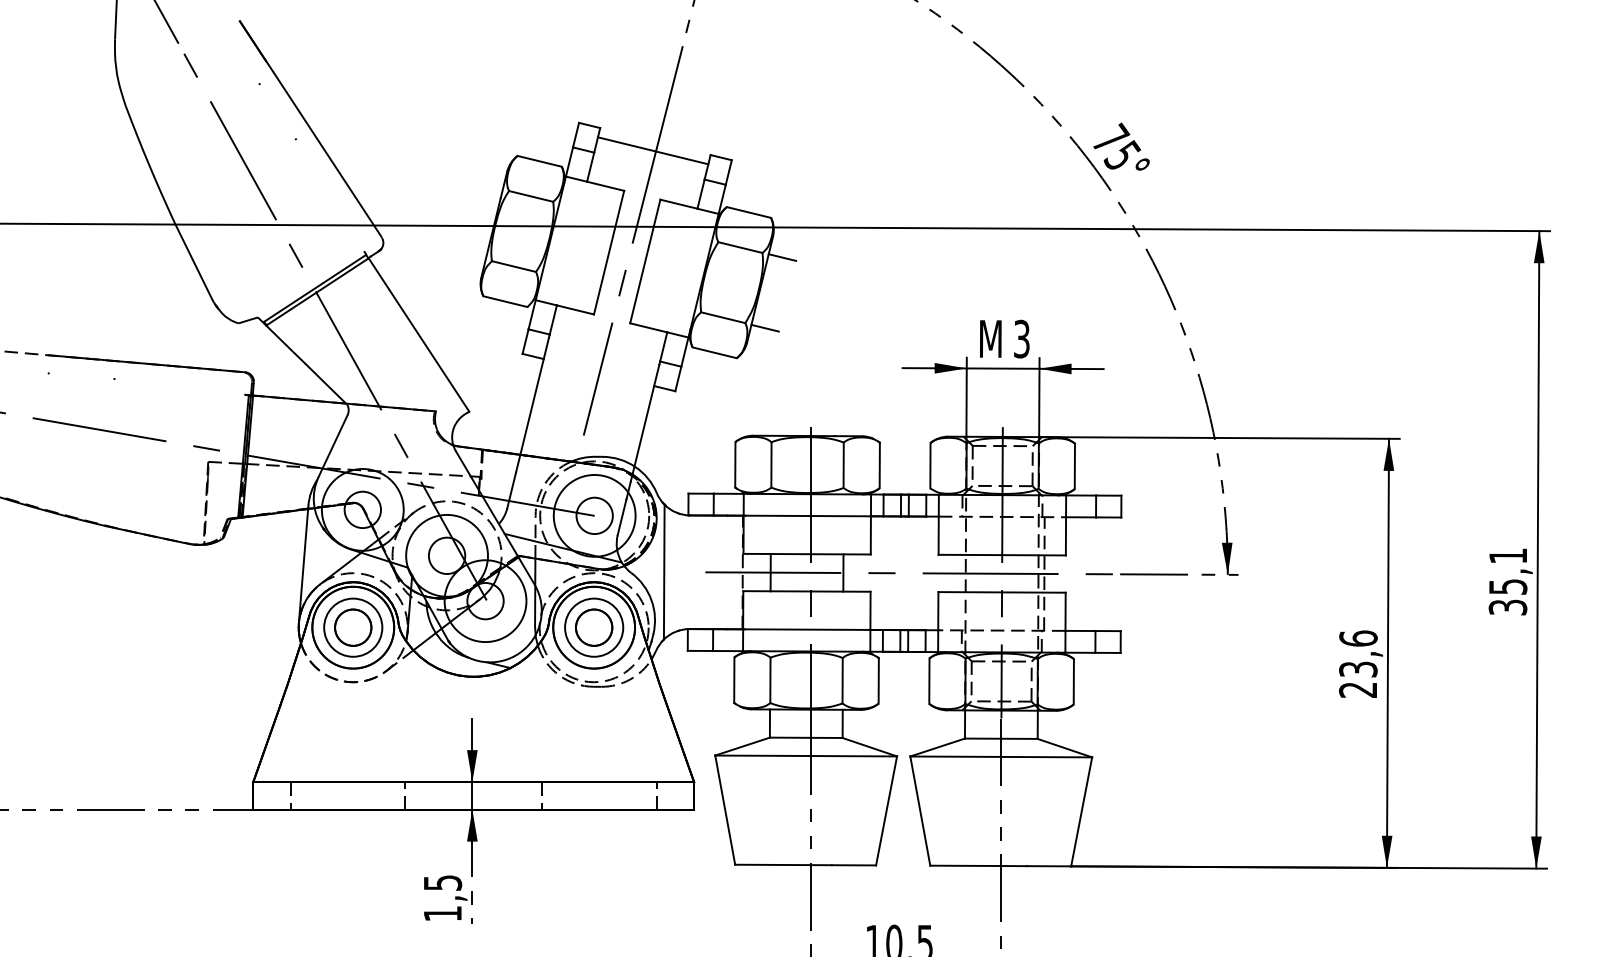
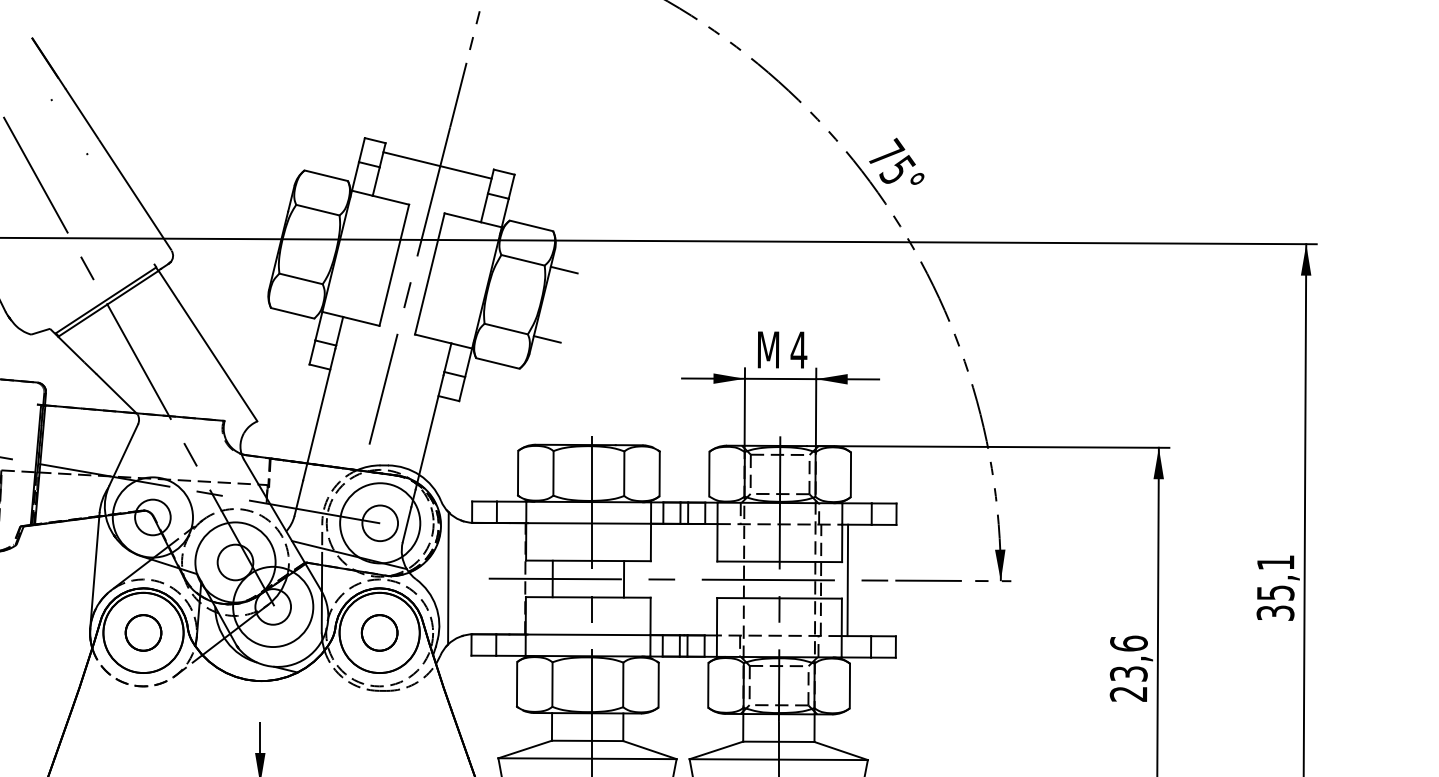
text: (1021, 338) -> (798, 349), 3 -> 4
line: (1071, 573) -> (847, 579), added
circle: (353, 627) -> (143, 632), size x0.62
circle: (593, 627) -> (379, 632), size x0.62

